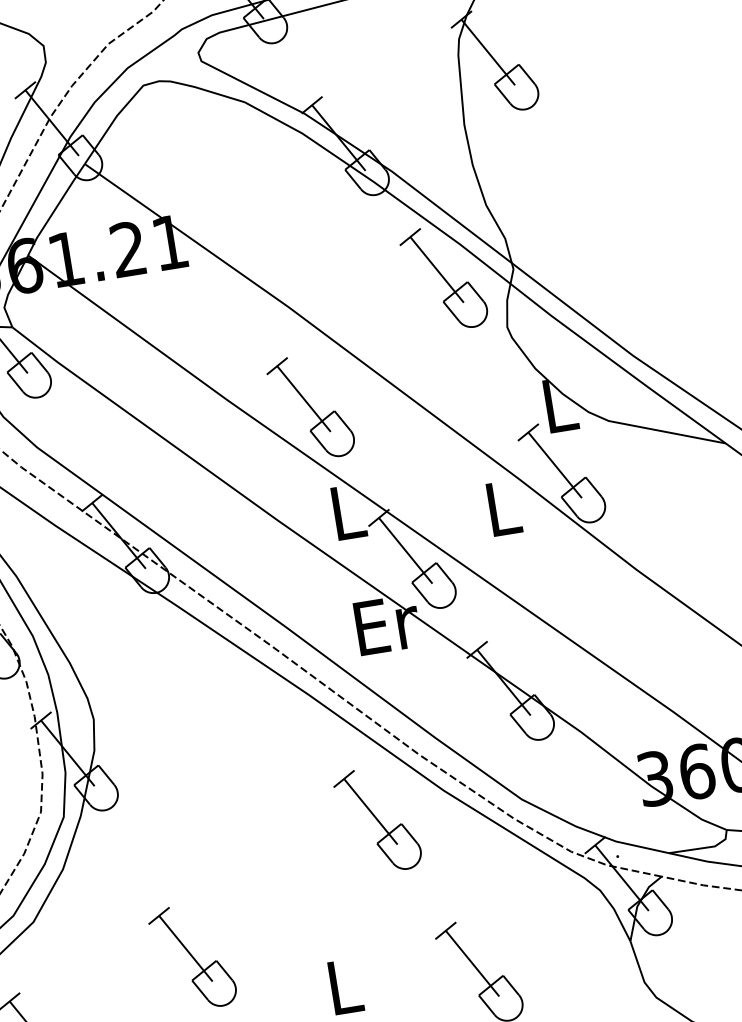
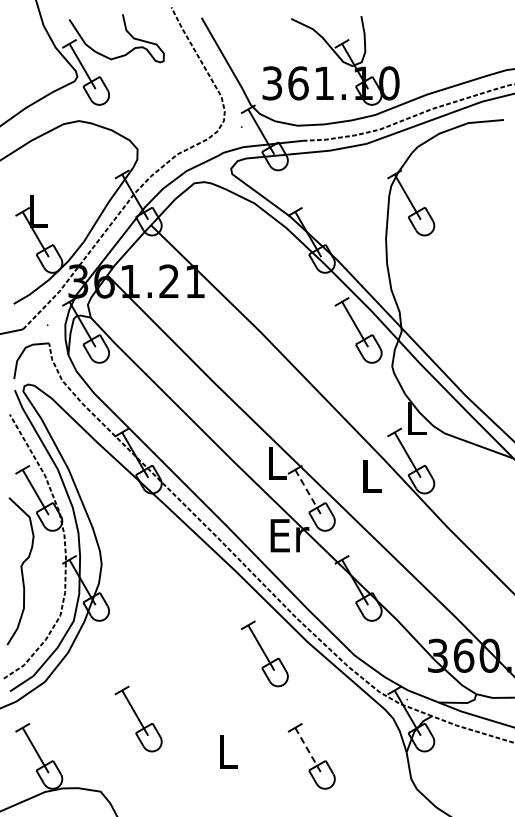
part: (310, 407) -> (264, 395), removed
line: (406, 550) -> (308, 492), solid -> dashed
line: (472, 963) -> (308, 750), solid -> dashed

